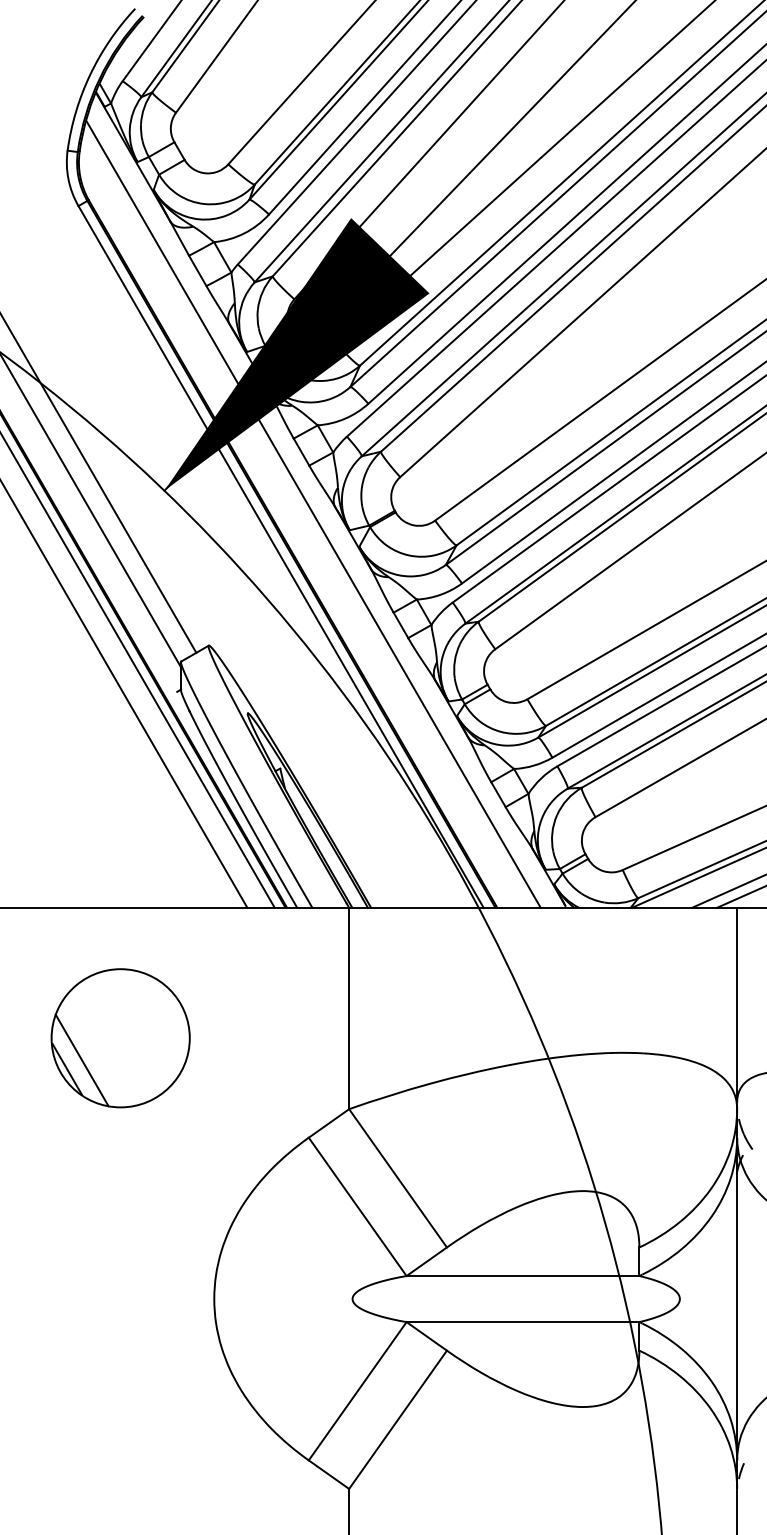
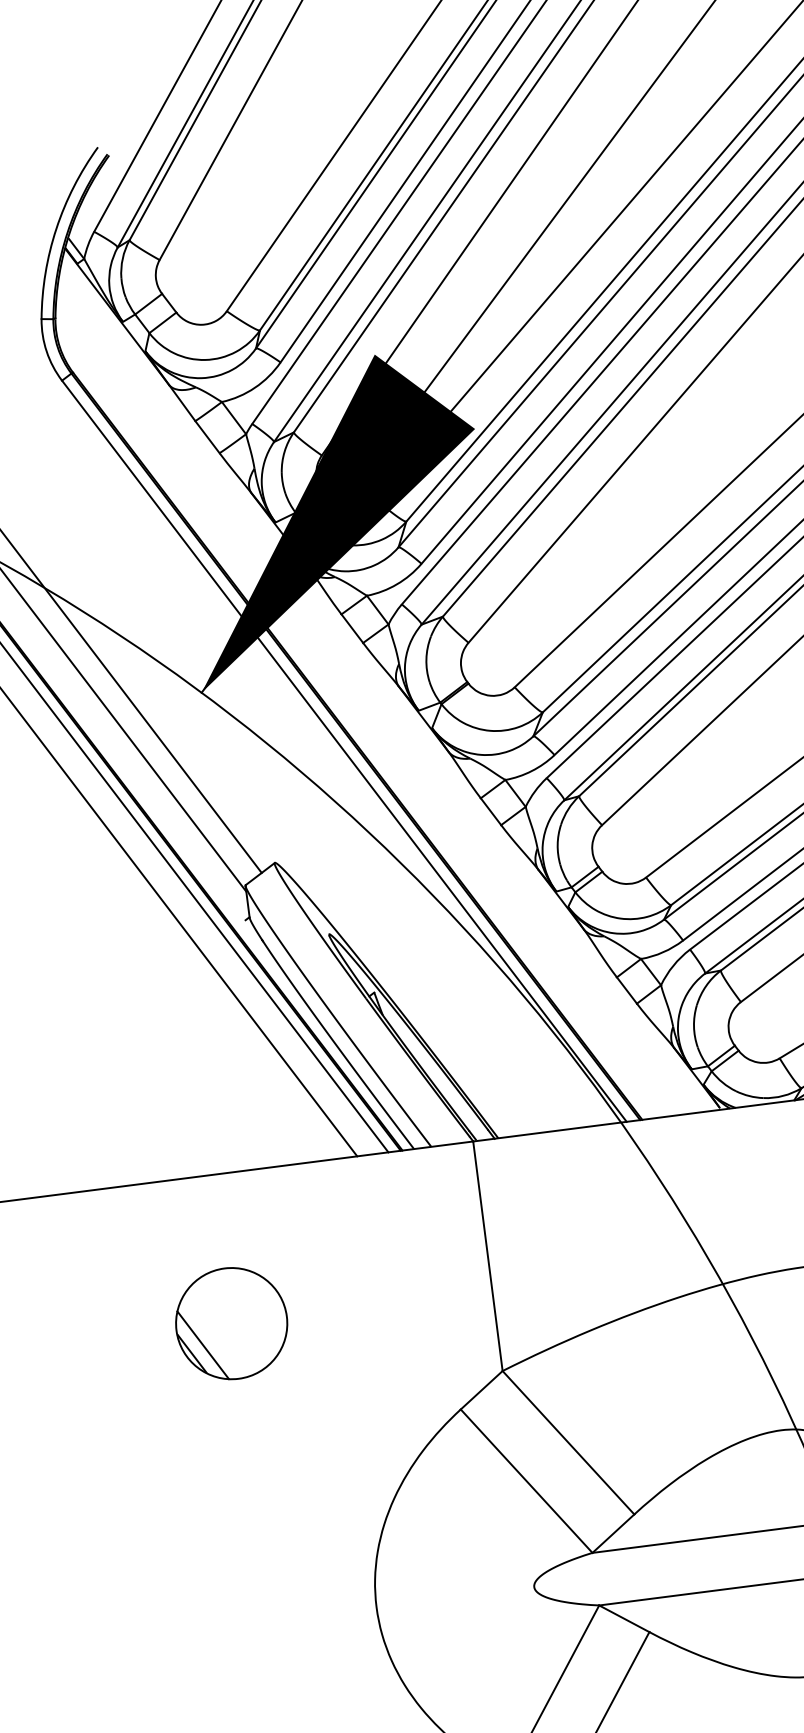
line: (313, 514) -> (375, 698), removed
part: (120, 1038) -> (231, 1323), size x0.7

